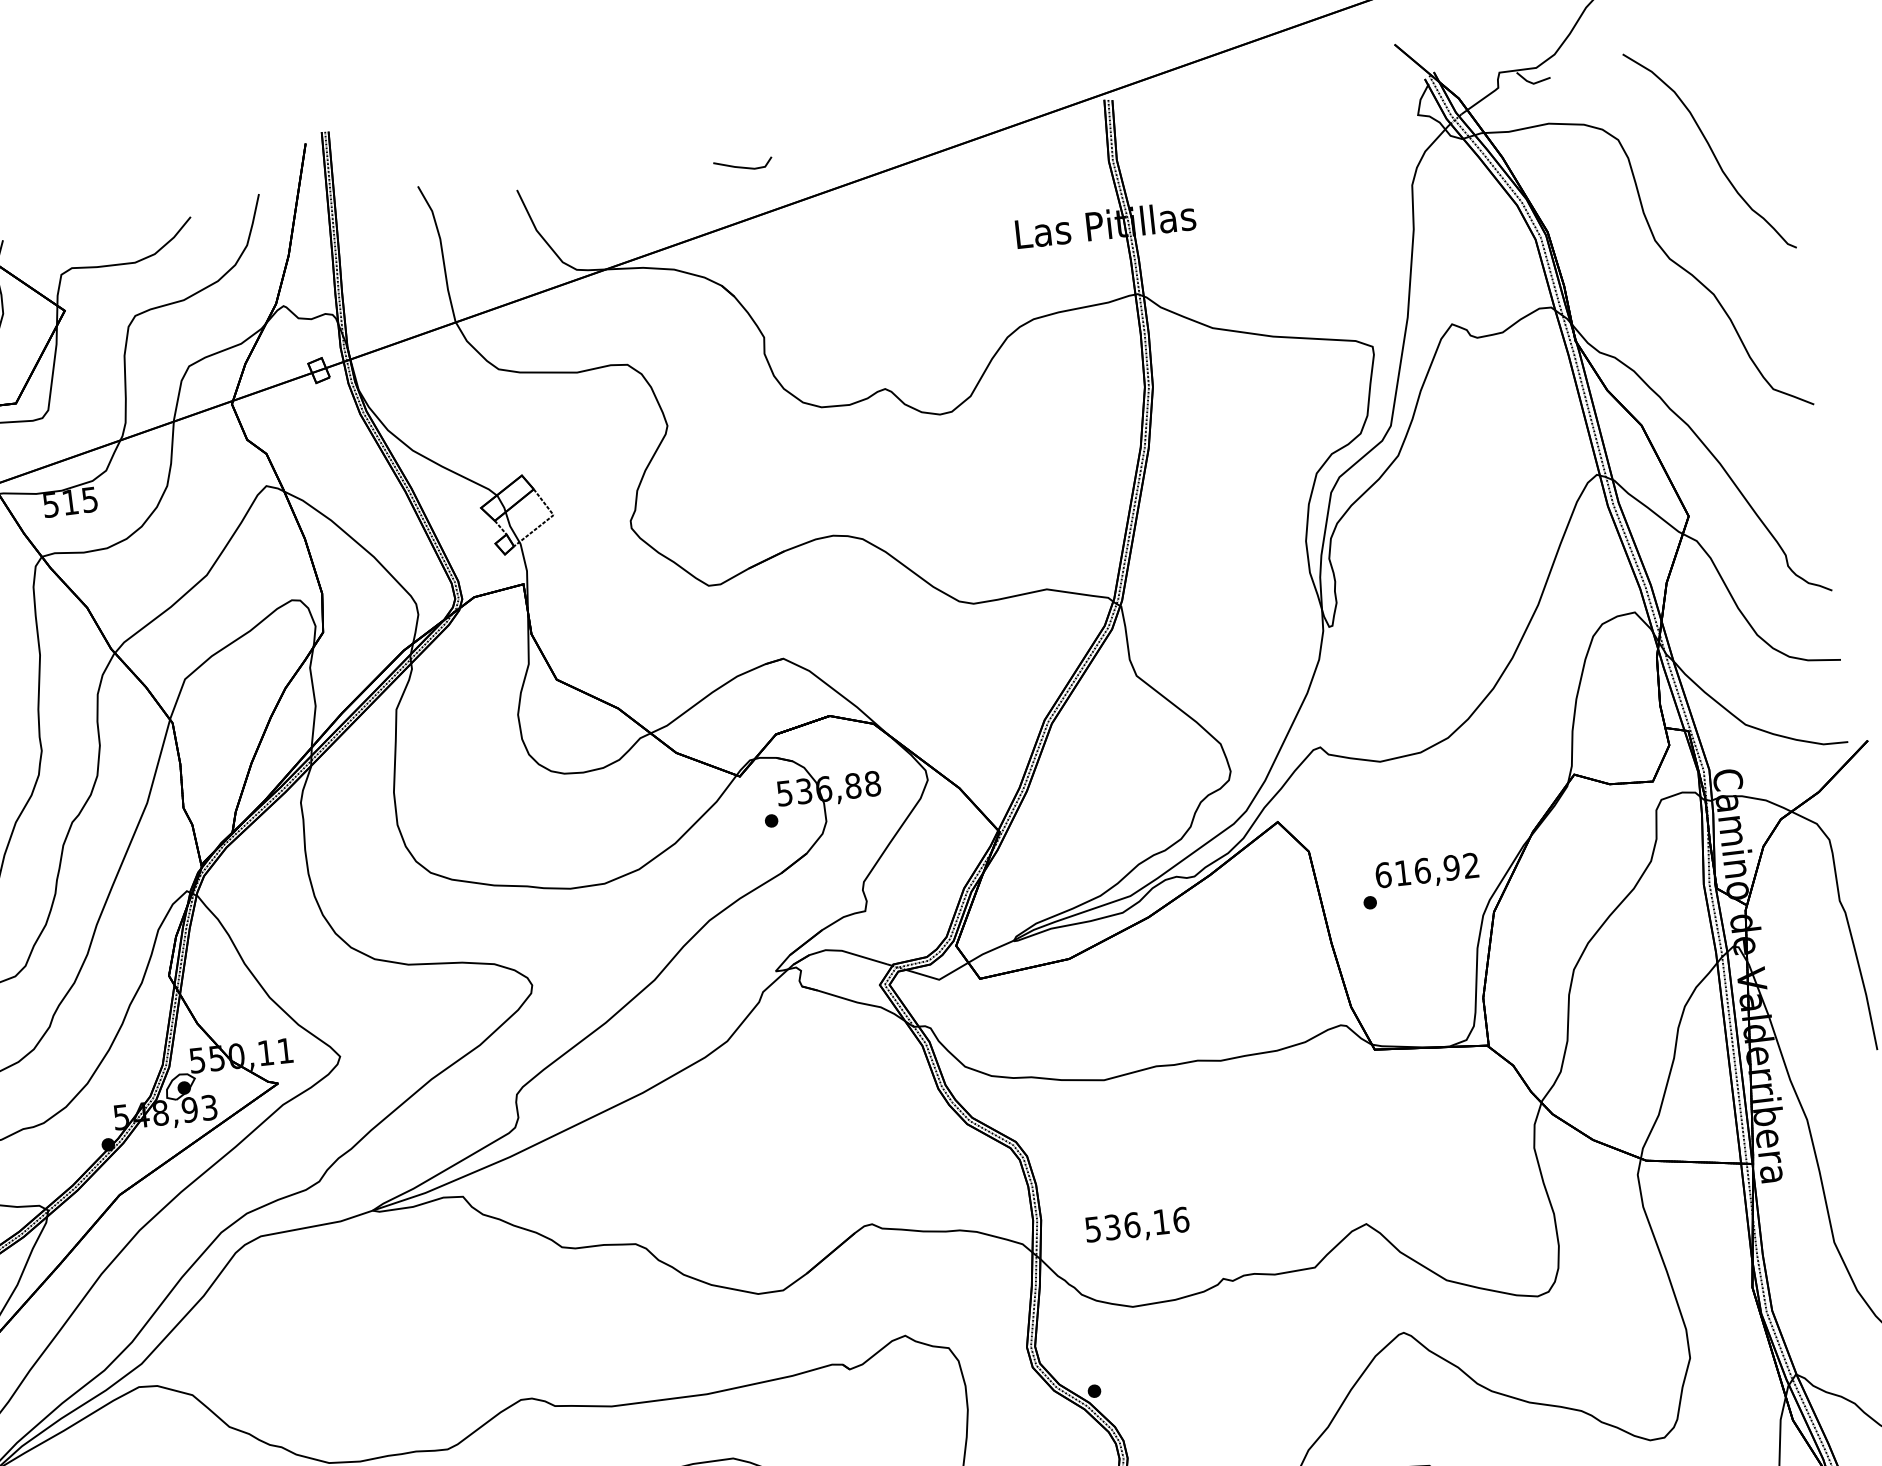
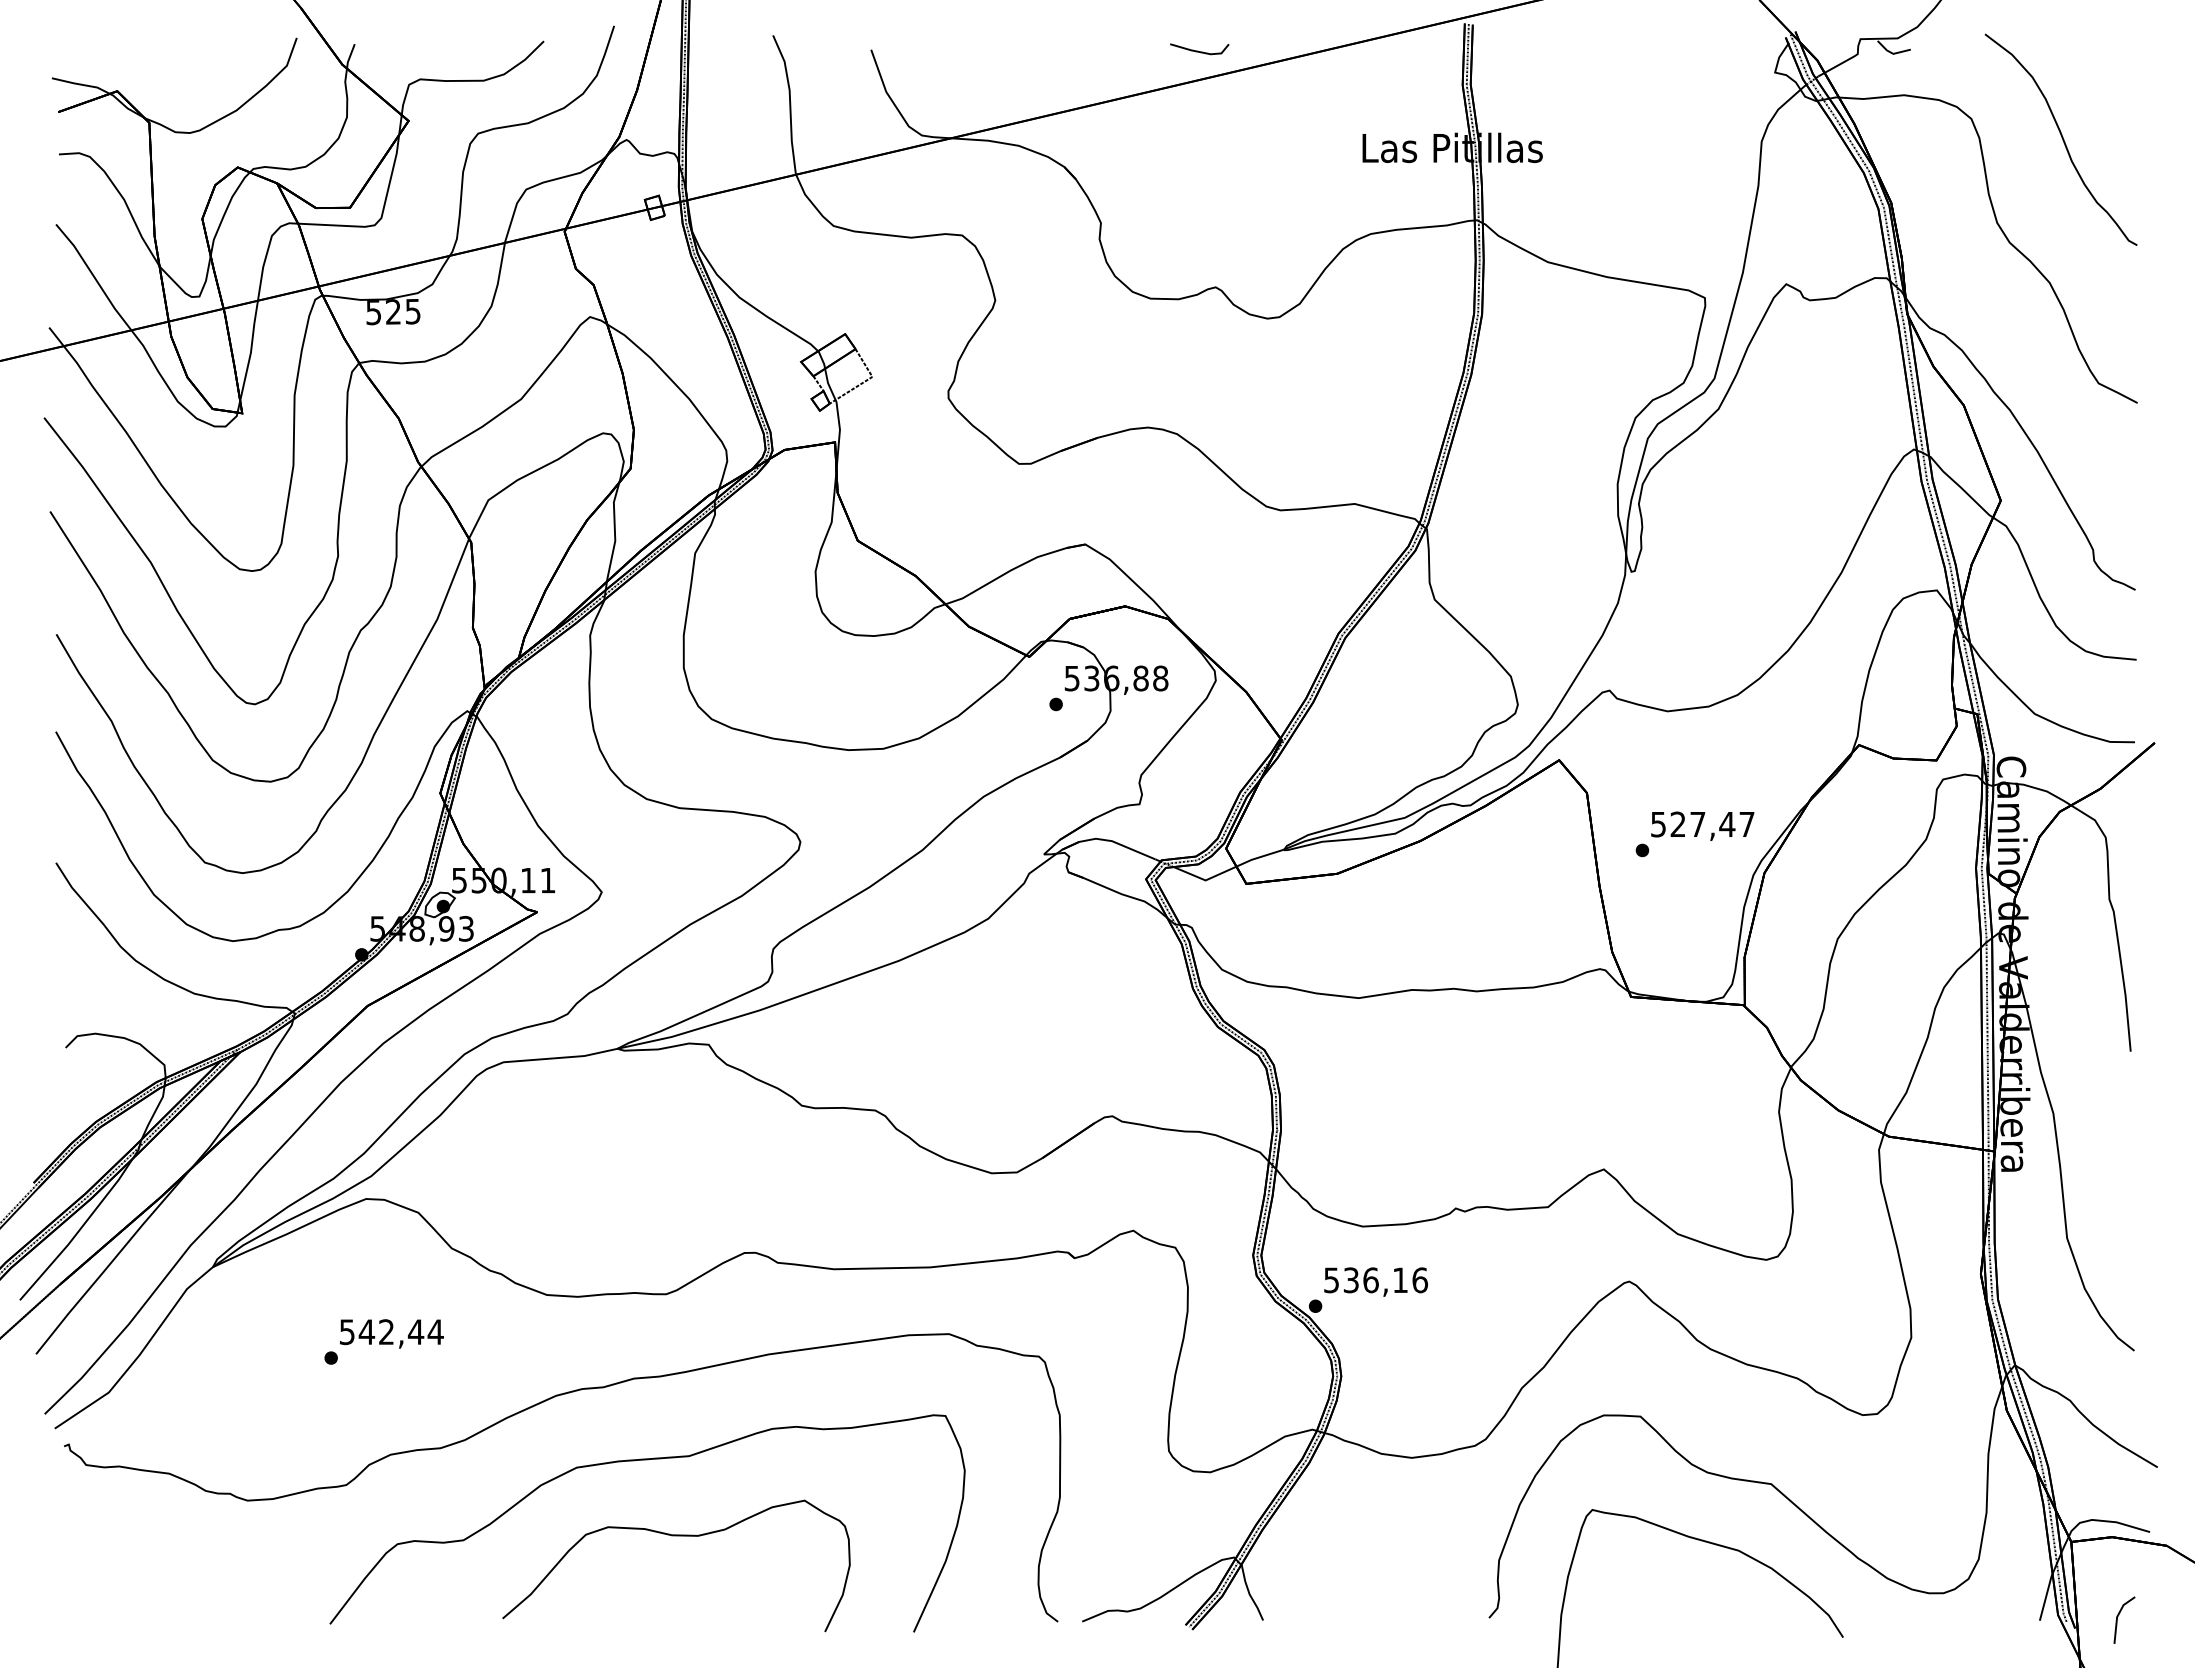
line: (742, 166) -> (1198, 50), moved
text: (70, 501) -> (393, 311), 515 -> 525
text: (1427, 870) -> (1702, 824), 616,92 -> 527,47
text: (1136, 1225) -> (1375, 1281), moved

